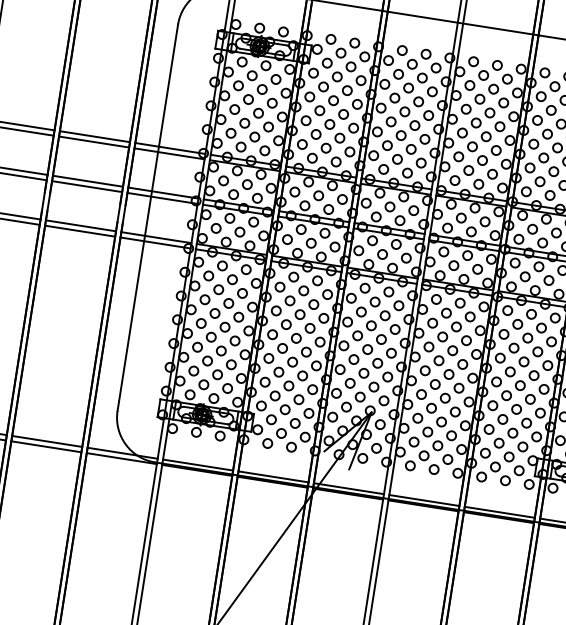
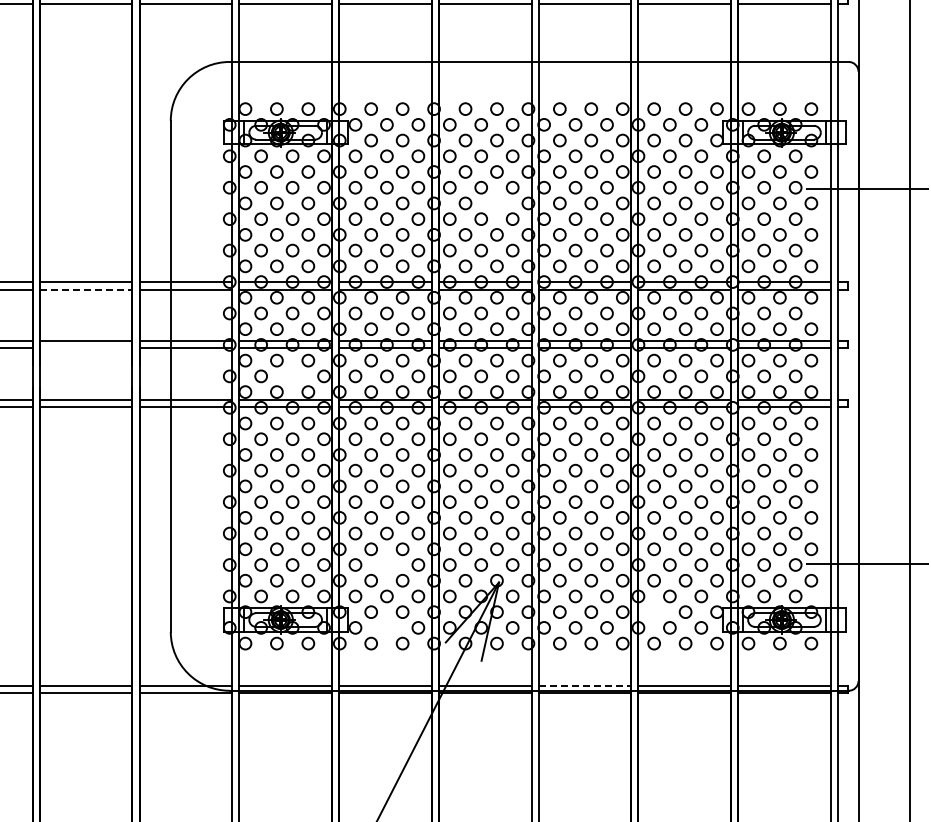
circle: (414, 125) -> (496, 203), removed
line: (94, 142) -> (86, 289), solid -> dashed
line: (86, 186) -> (85, 348), removed
circle: (239, 232) -> (292, 376), removed
circle: (288, 385) -> (386, 564), removed
circle: (281, 433) -> (386, 627), removed
circle: (484, 452) -> (653, 611), removed
line: (424, 500) -> (585, 685), solid -> dashed

